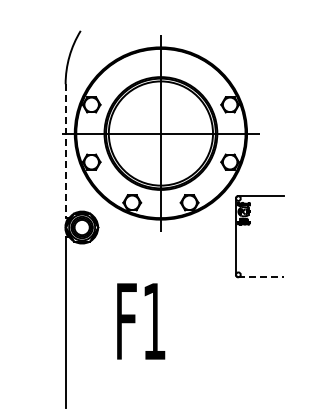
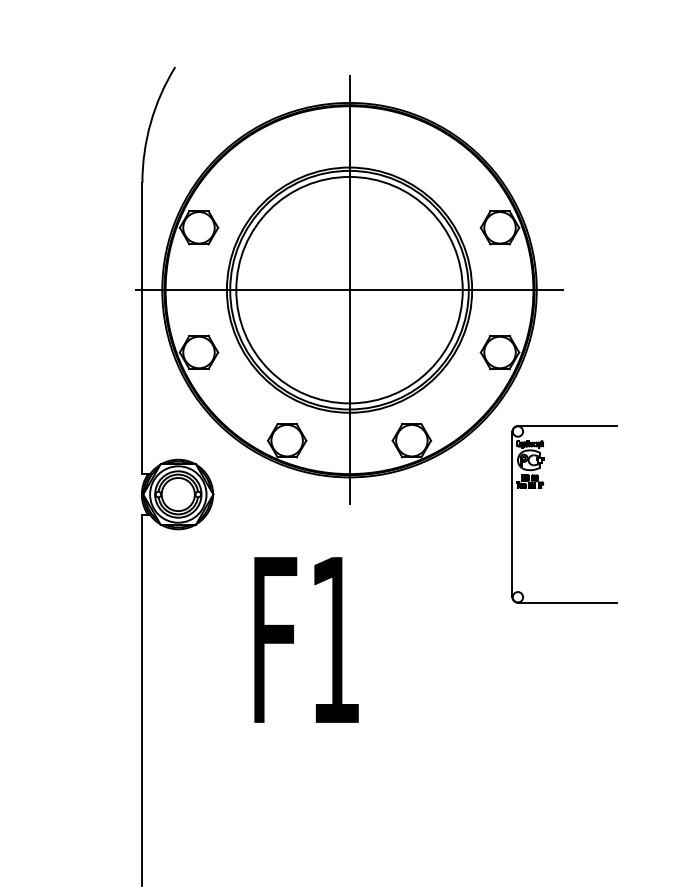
line: (65, 151) -> (142, 329), dashed -> solid
line: (261, 277) -> (568, 603), dashed -> solid
text: (141, 321) -> (307, 640), moved

